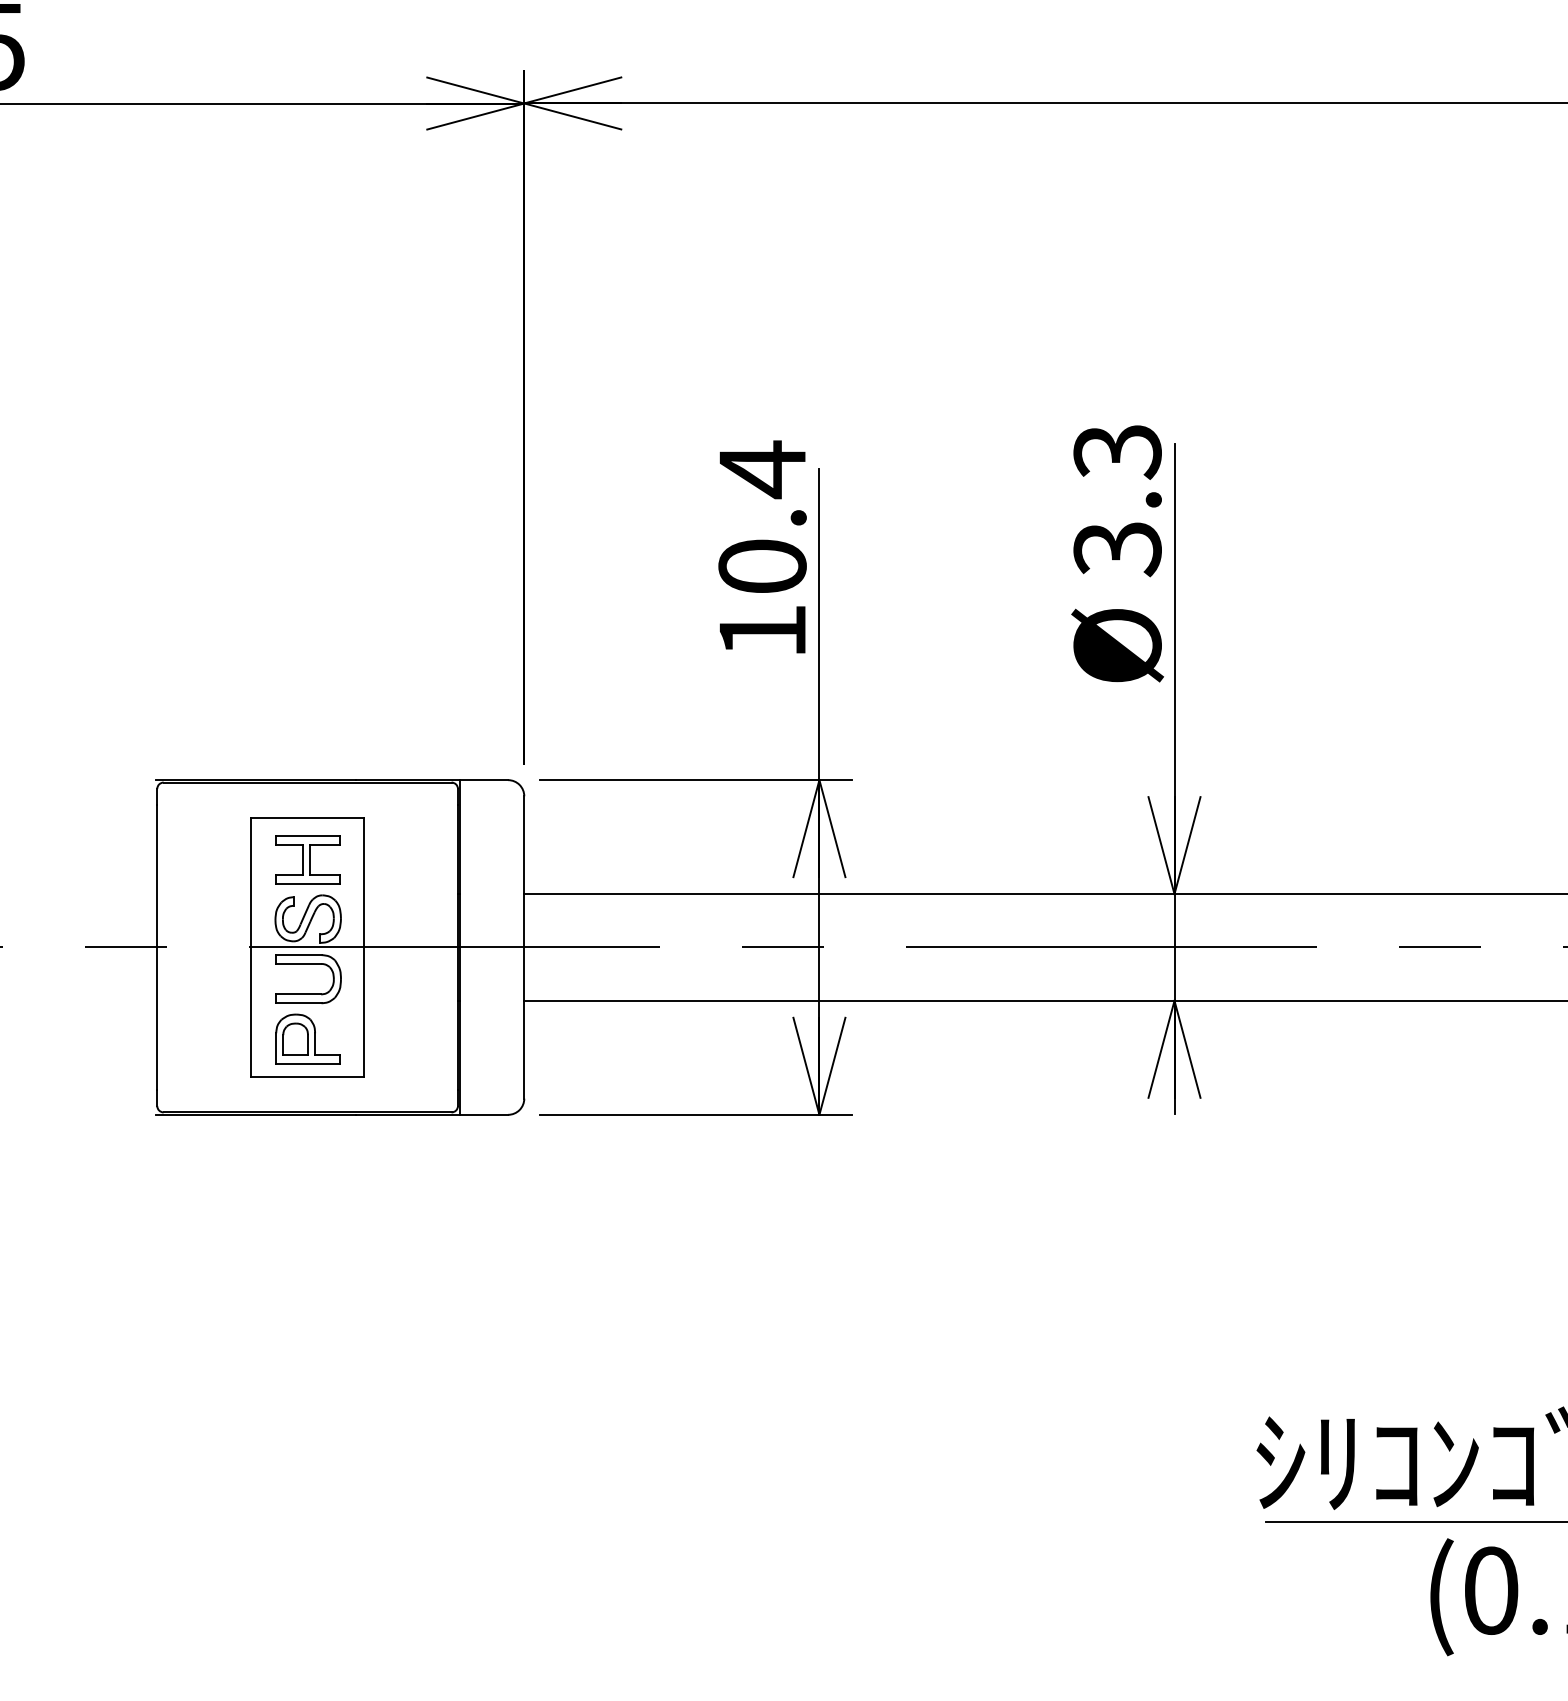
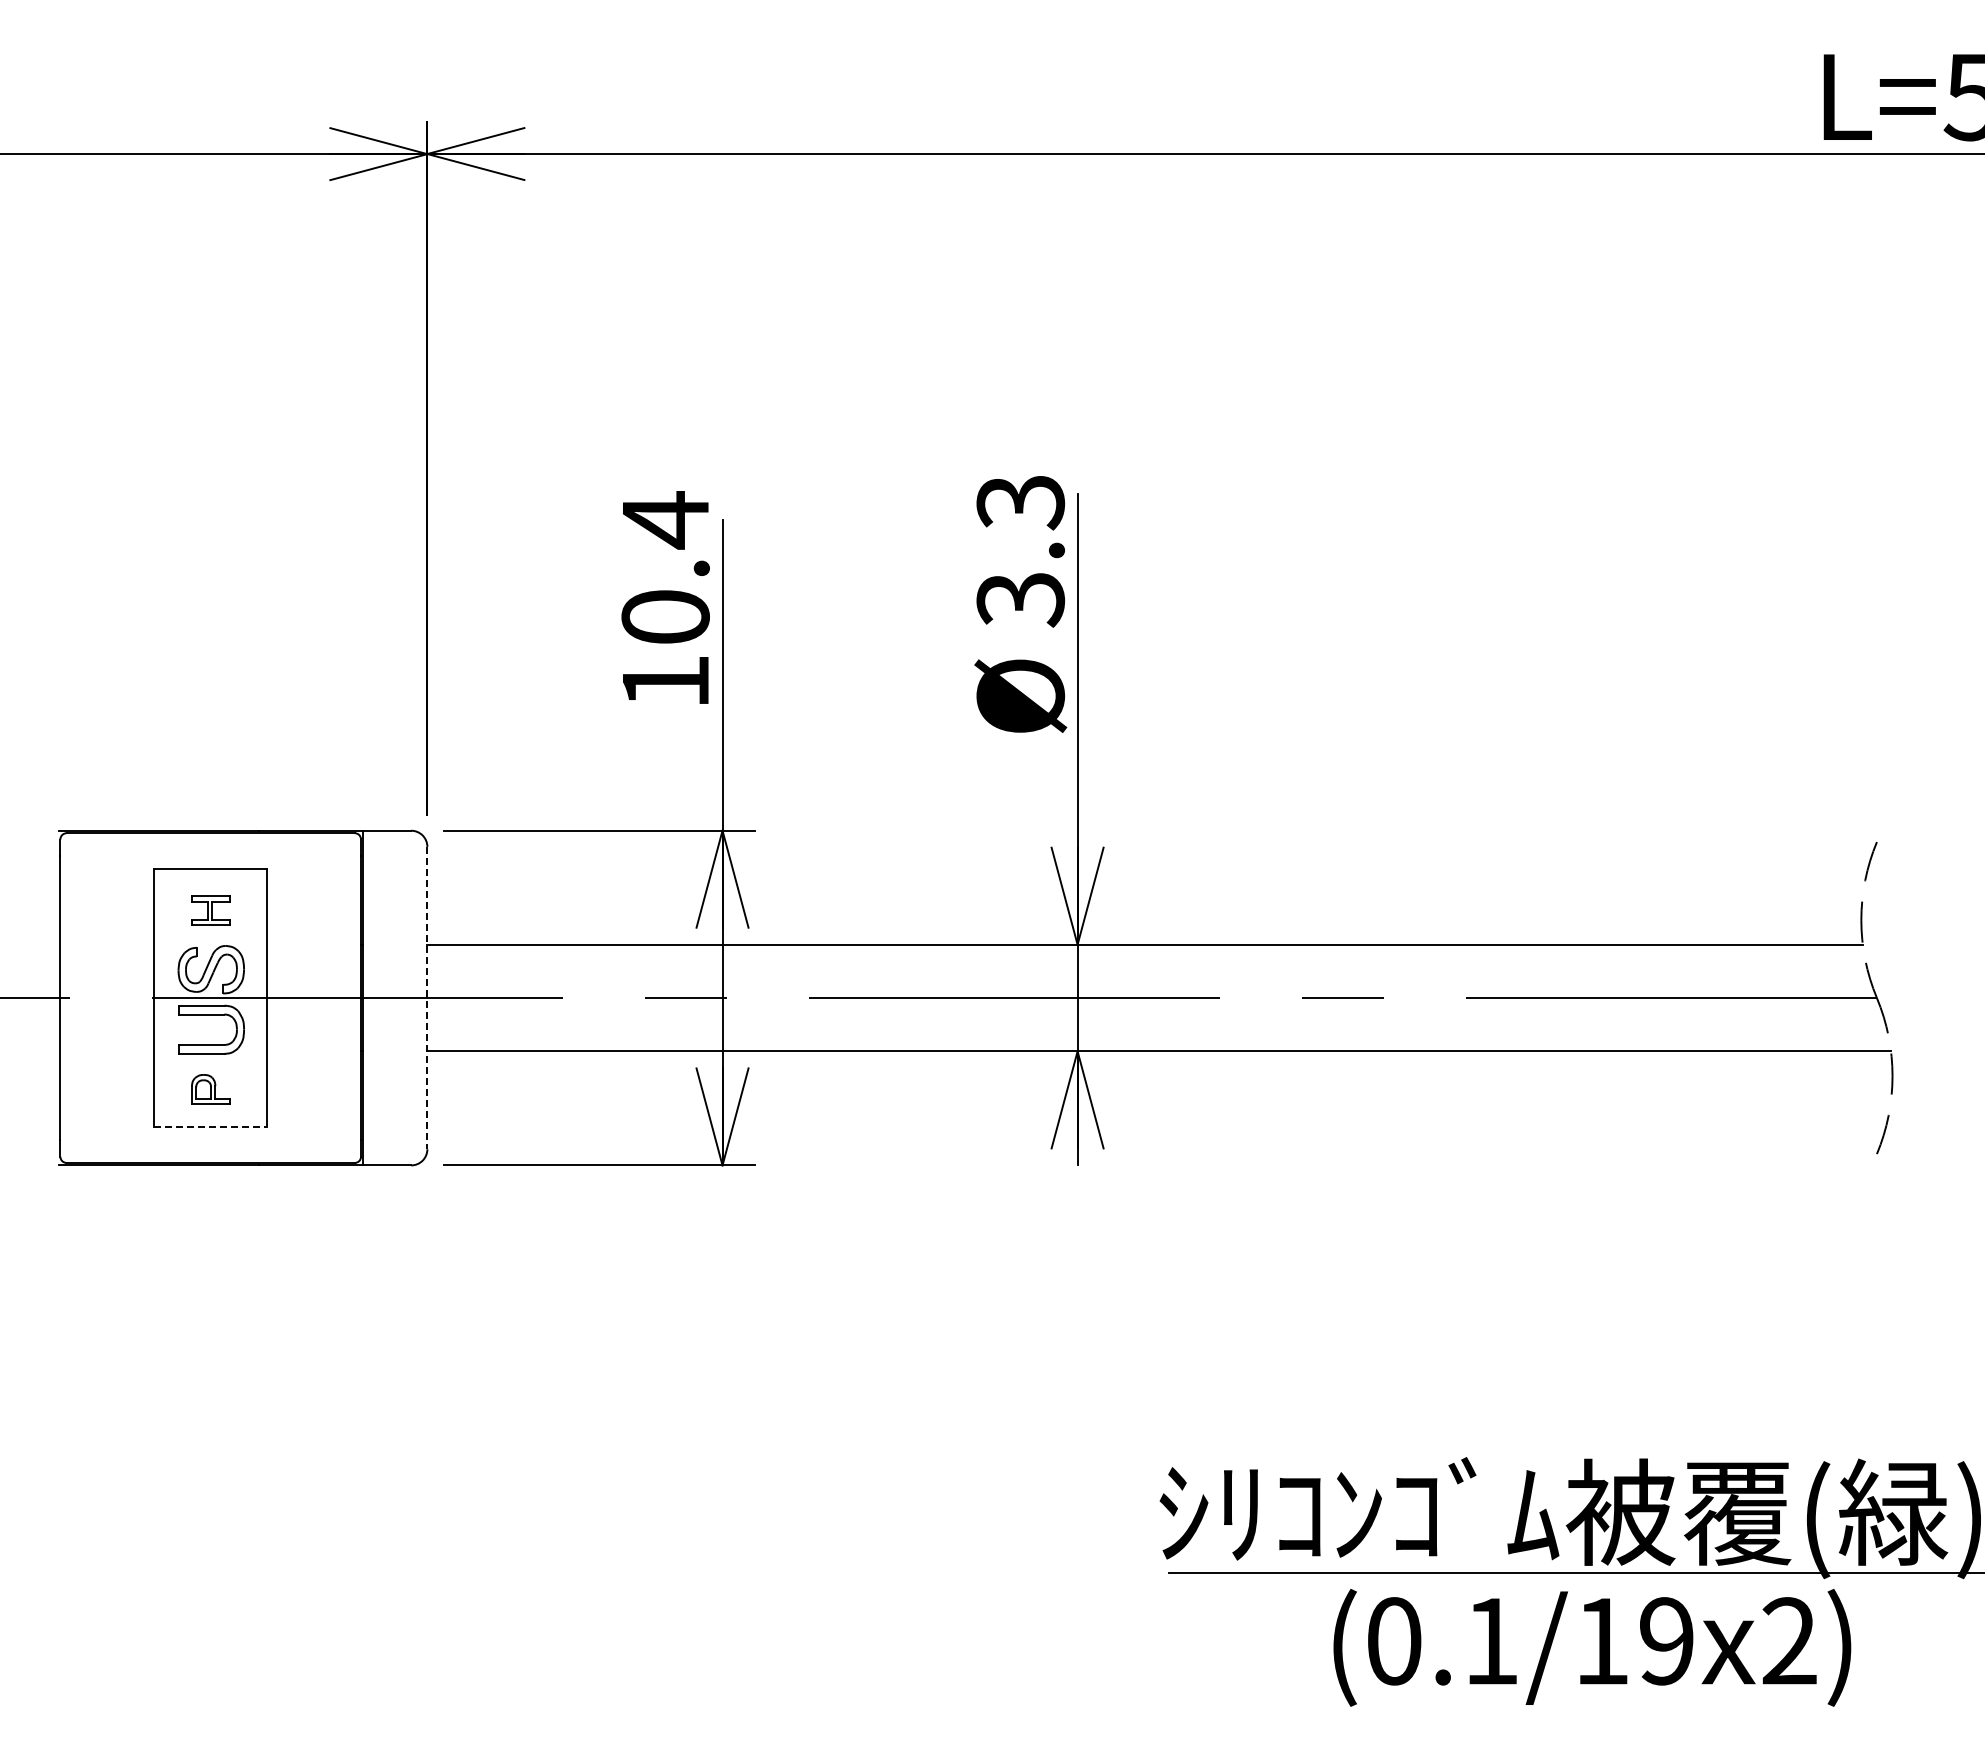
part: (307, 859) -> (210, 910), size x0.6
line: (524, 947) -> (427, 998), solid -> dashed
part: (307, 1038) -> (210, 1089), size x0.6
line: (307, 1076) -> (210, 1127), solid -> dashed

